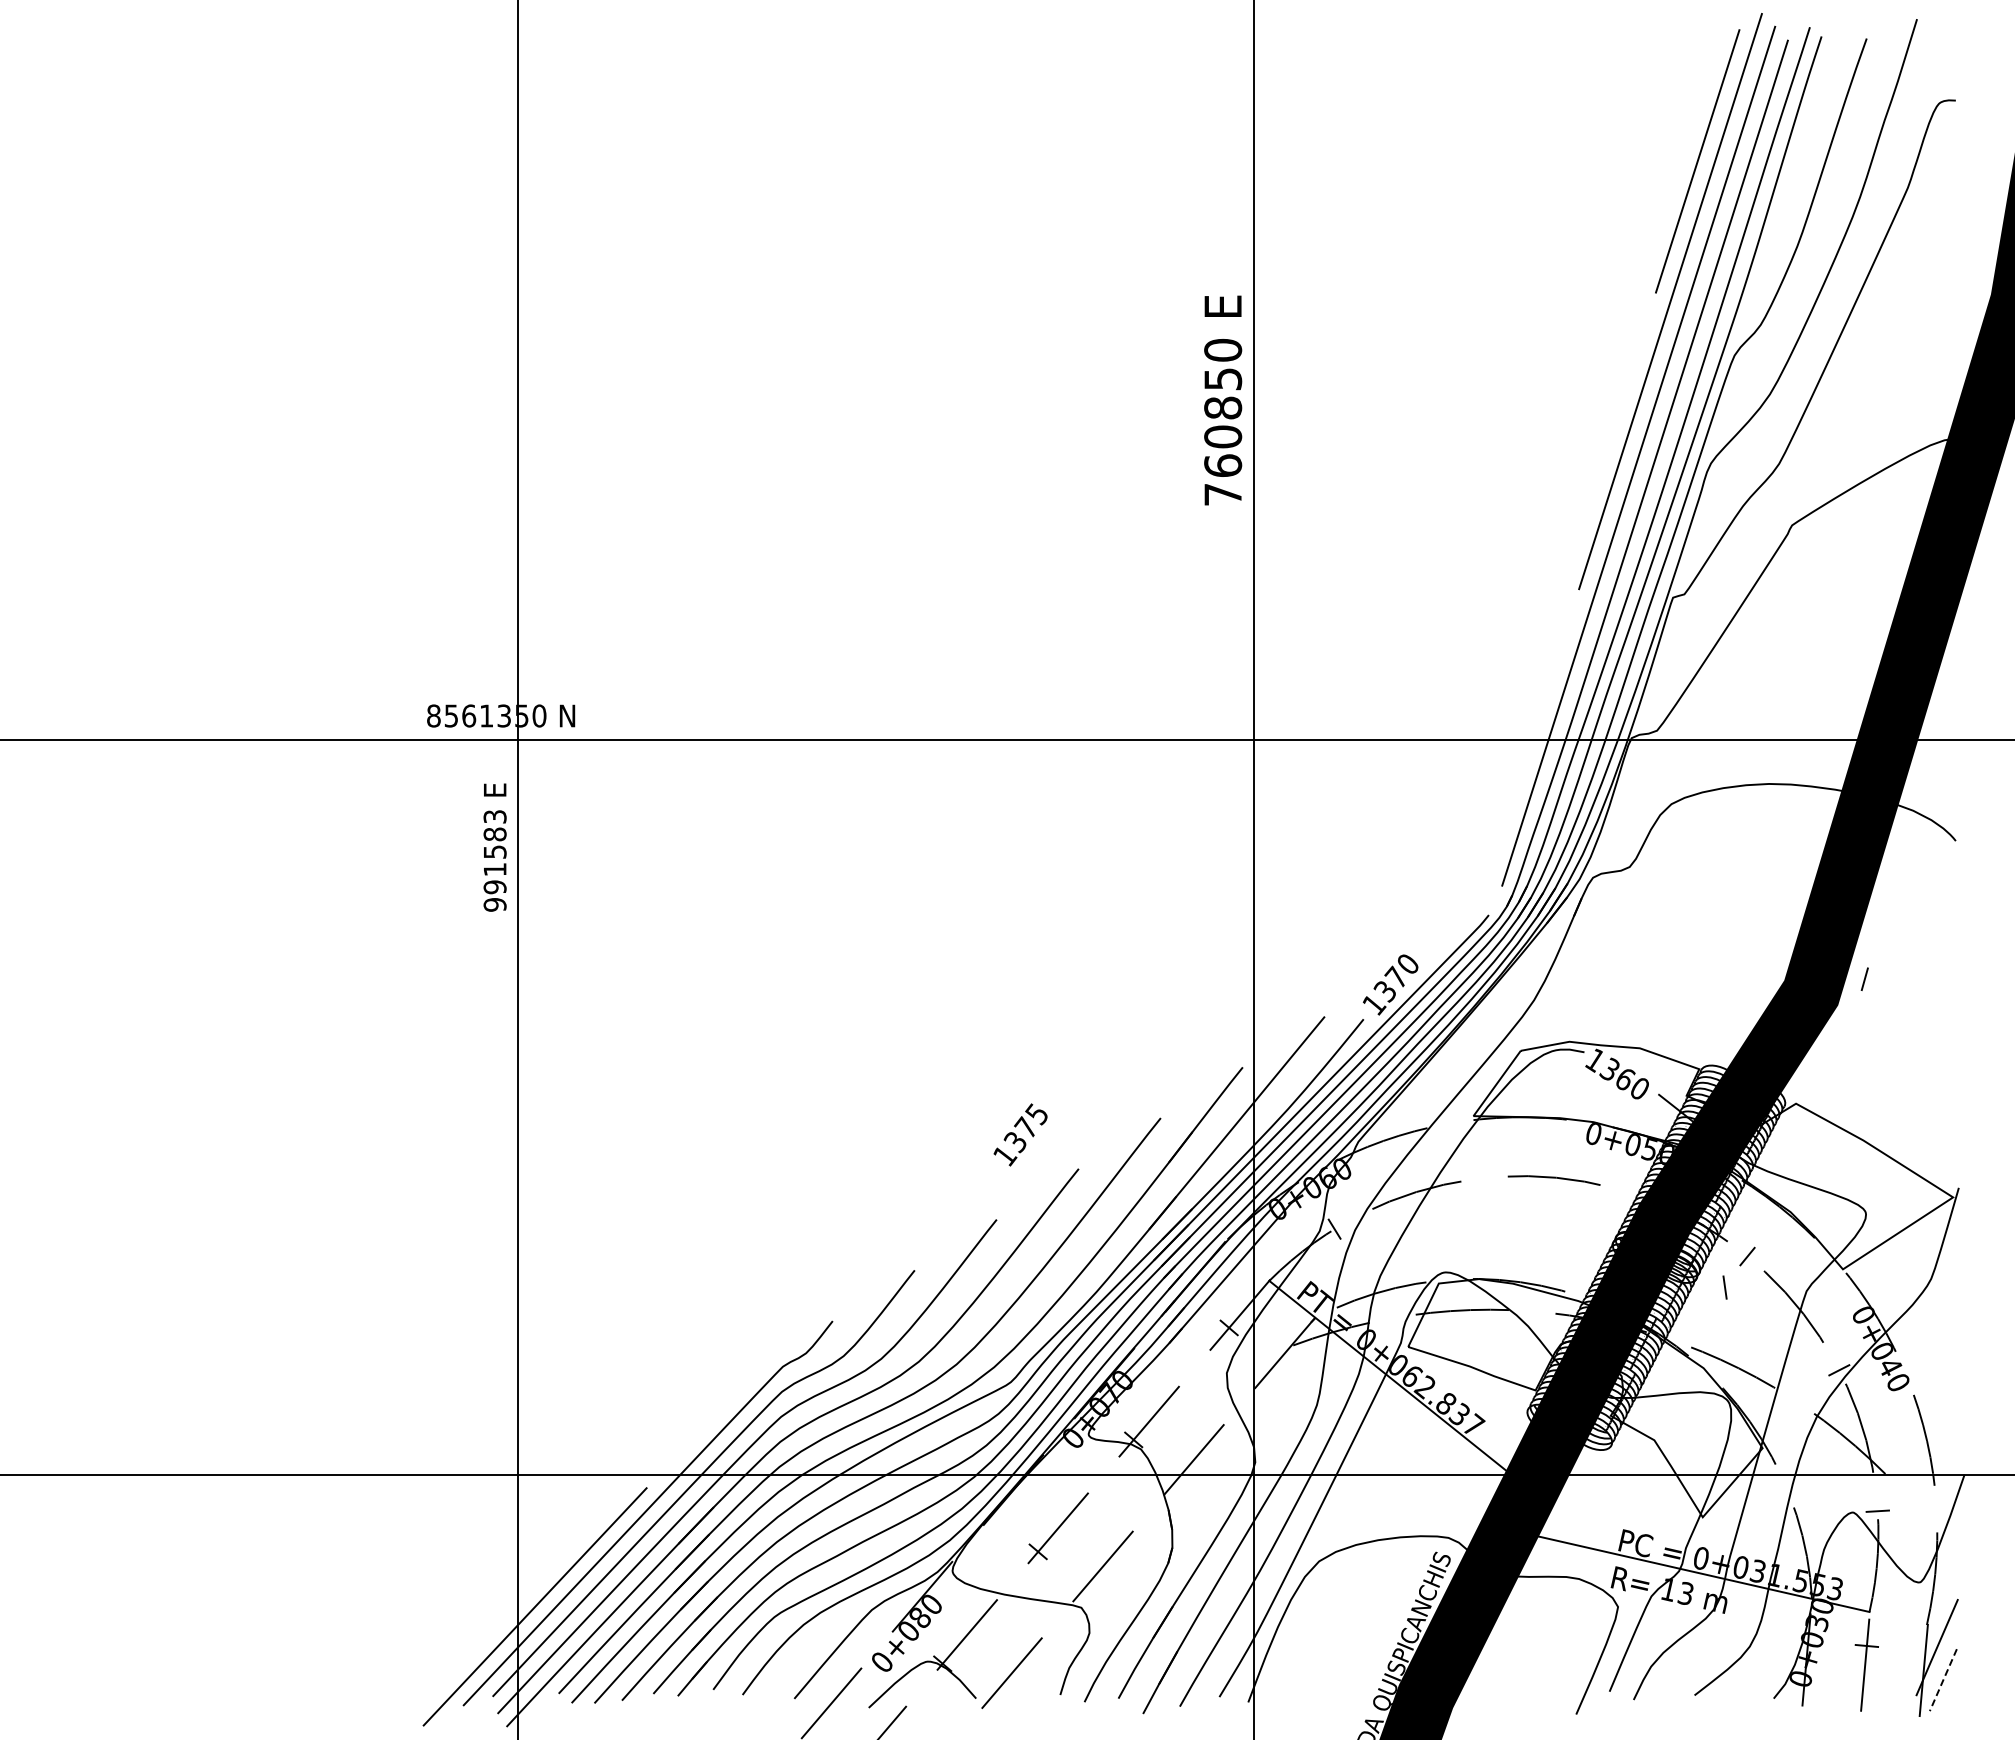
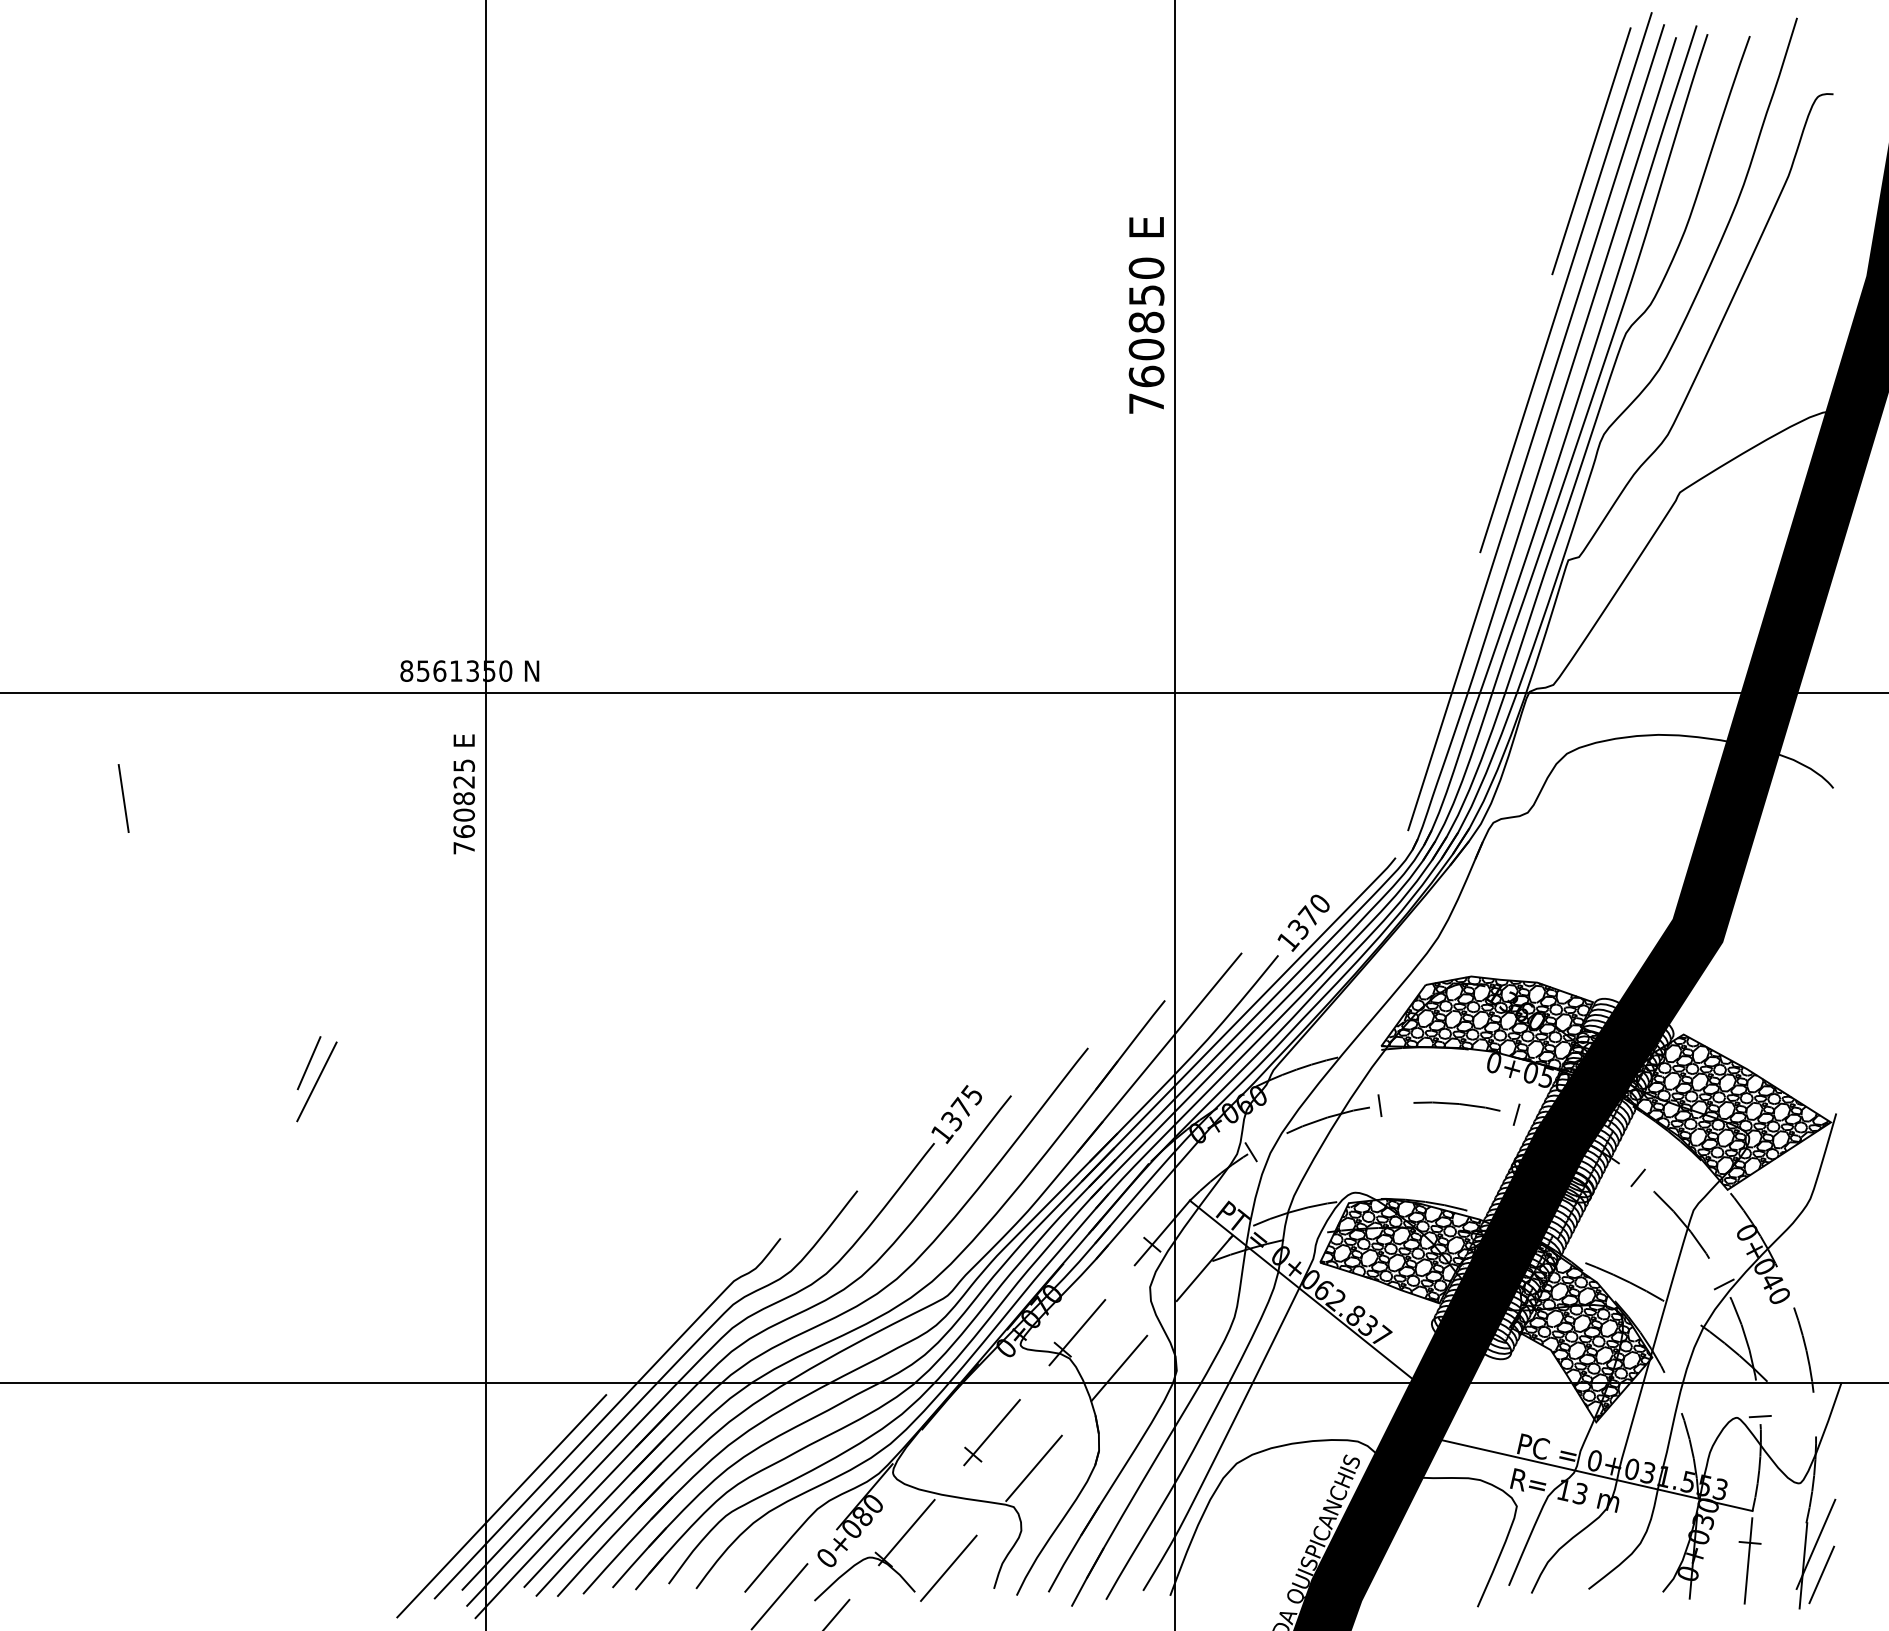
text: (1223, 400) -> (1146, 315), moved
line: (131, 851) -> (123, 798), added
text: (494, 860) -> (463, 806), 991583 -> 760825
line: (1864, 978) -> (1516, 1114), moved
line: (329, 1133) -> (308, 1062), added
text: (1020, 1134) -> (956, 1114), moved
line: (338, 1154) -> (317, 1082), added
hatch: (1712, 1154) -> (1605, 1082), added
line: (1724, 1287) -> (1379, 1105), moved
hatch: (1584, 1397) -> (1485, 1309), added
line: (1943, 1679) -> (1821, 1574), dashed -> solid

